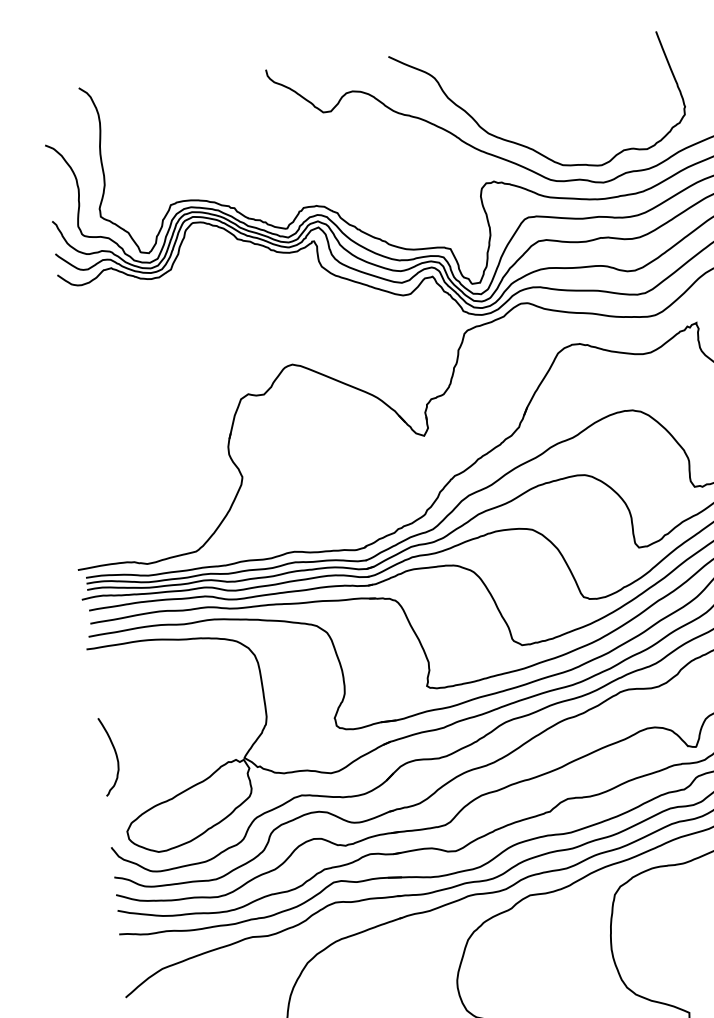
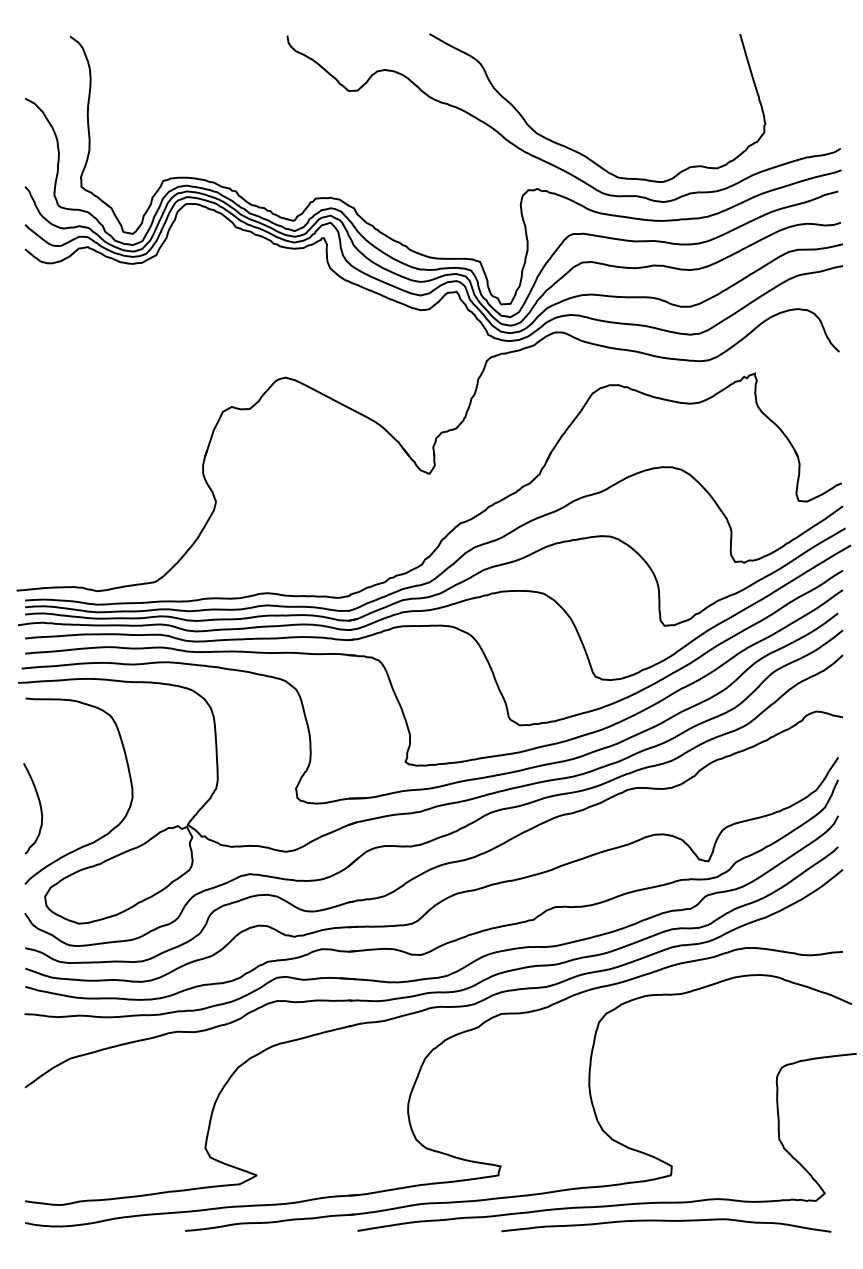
curve: (181, 765) -> (114, 826), added

